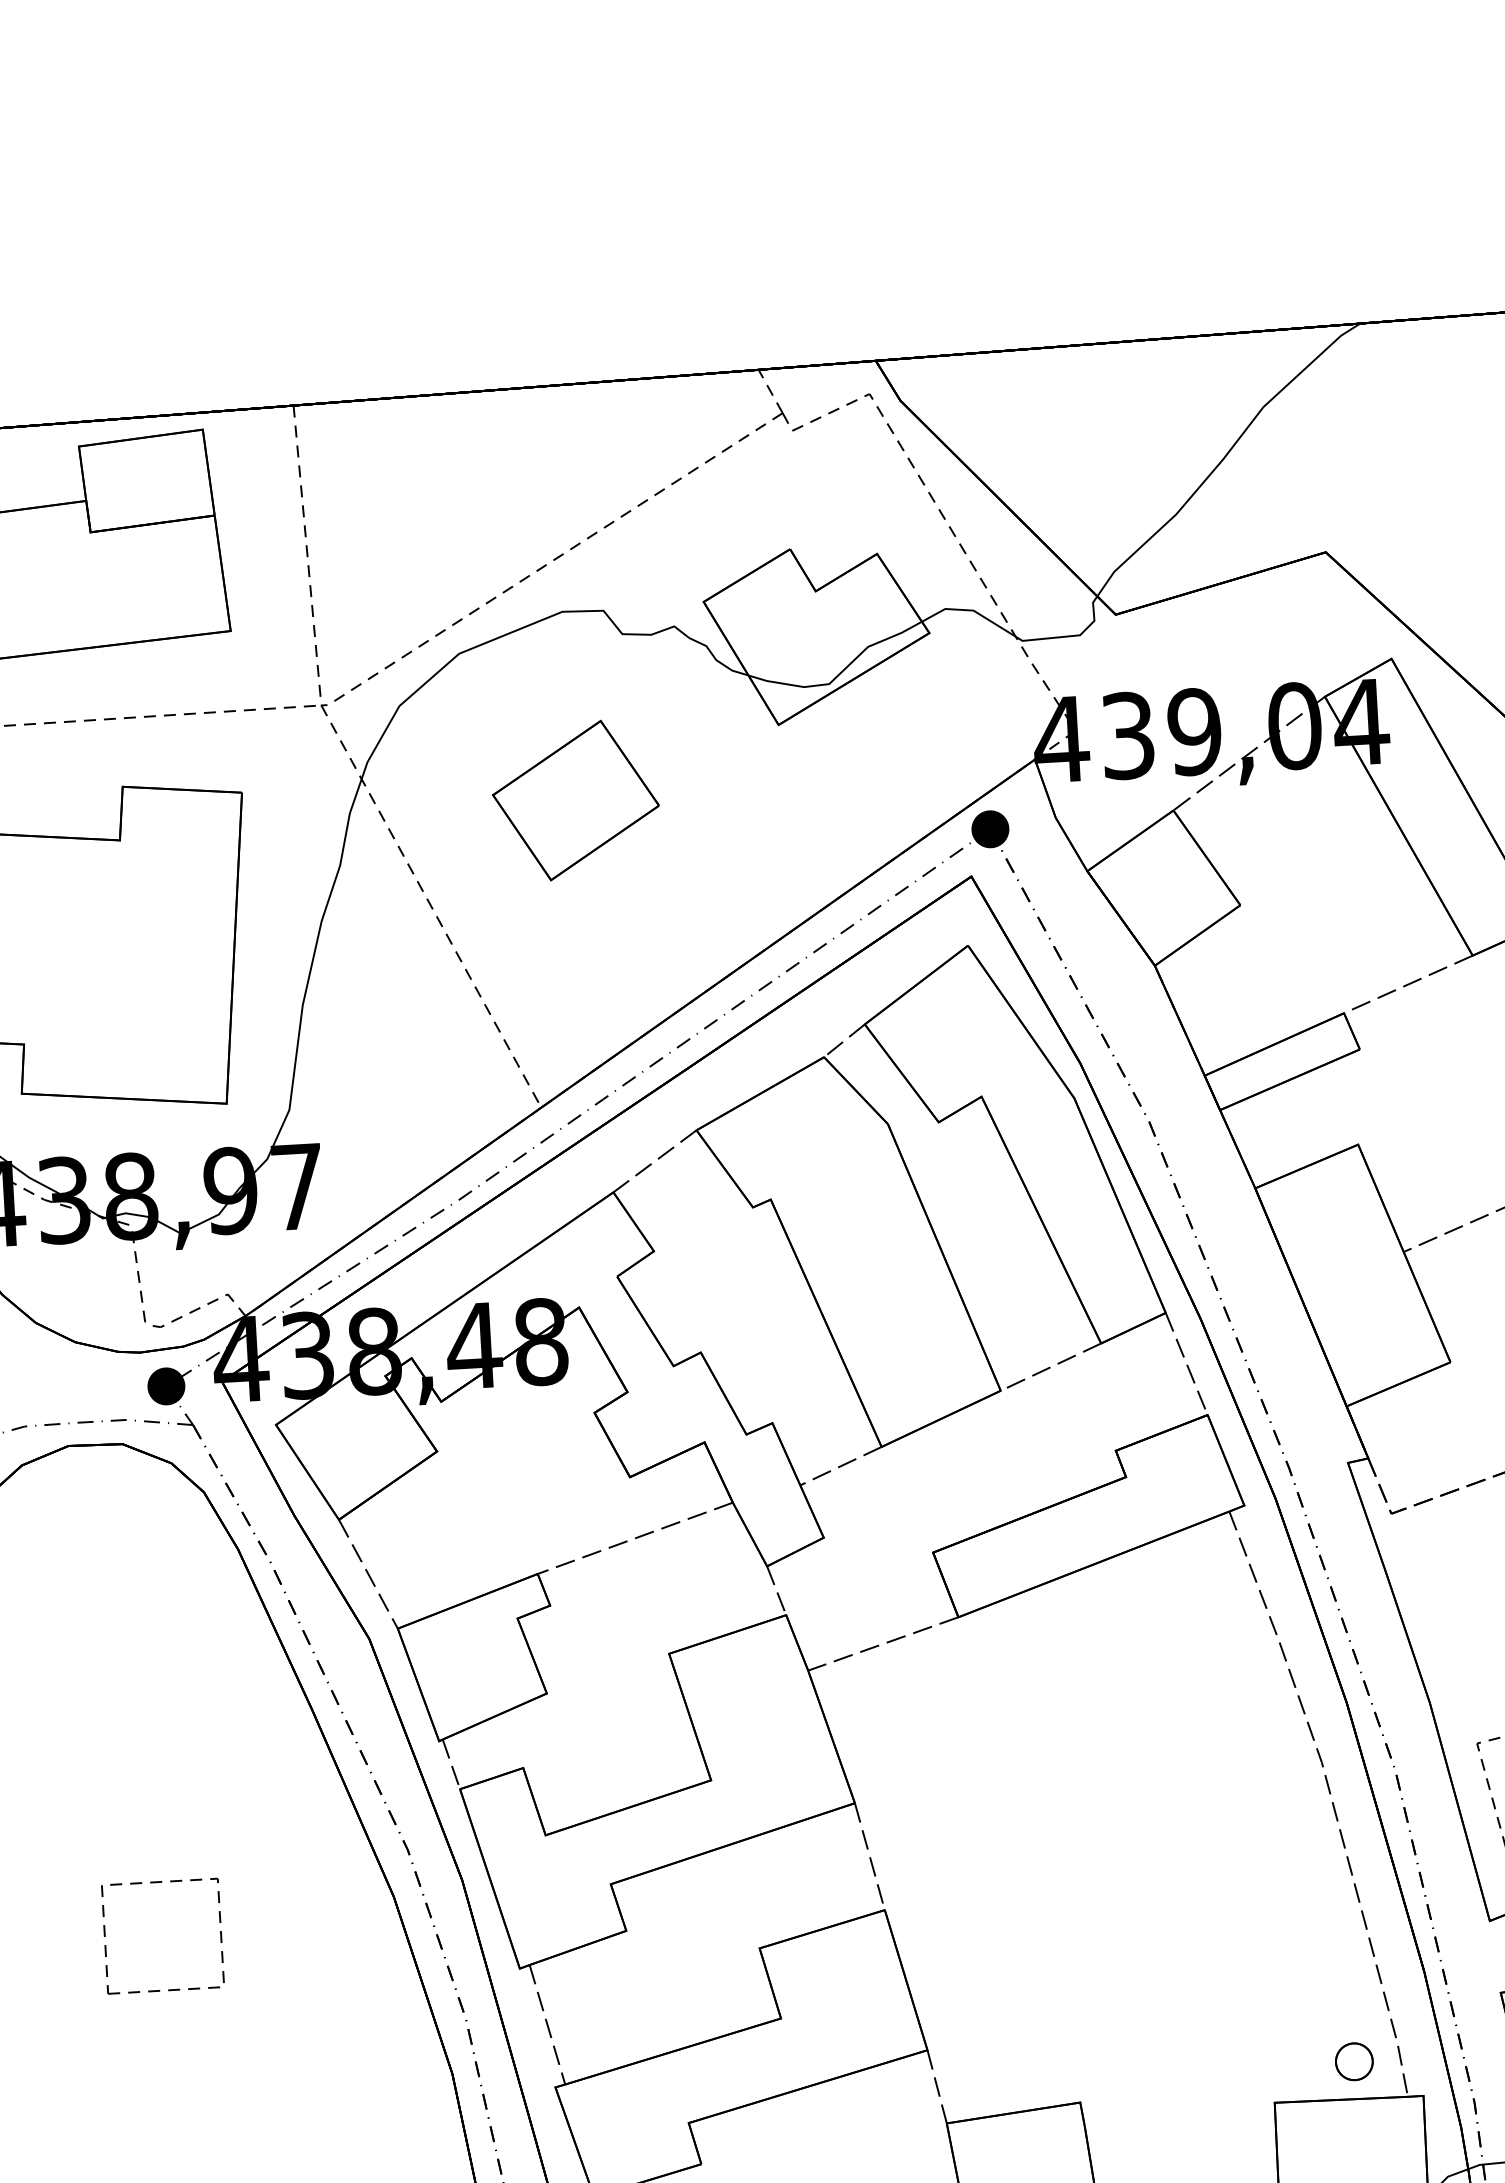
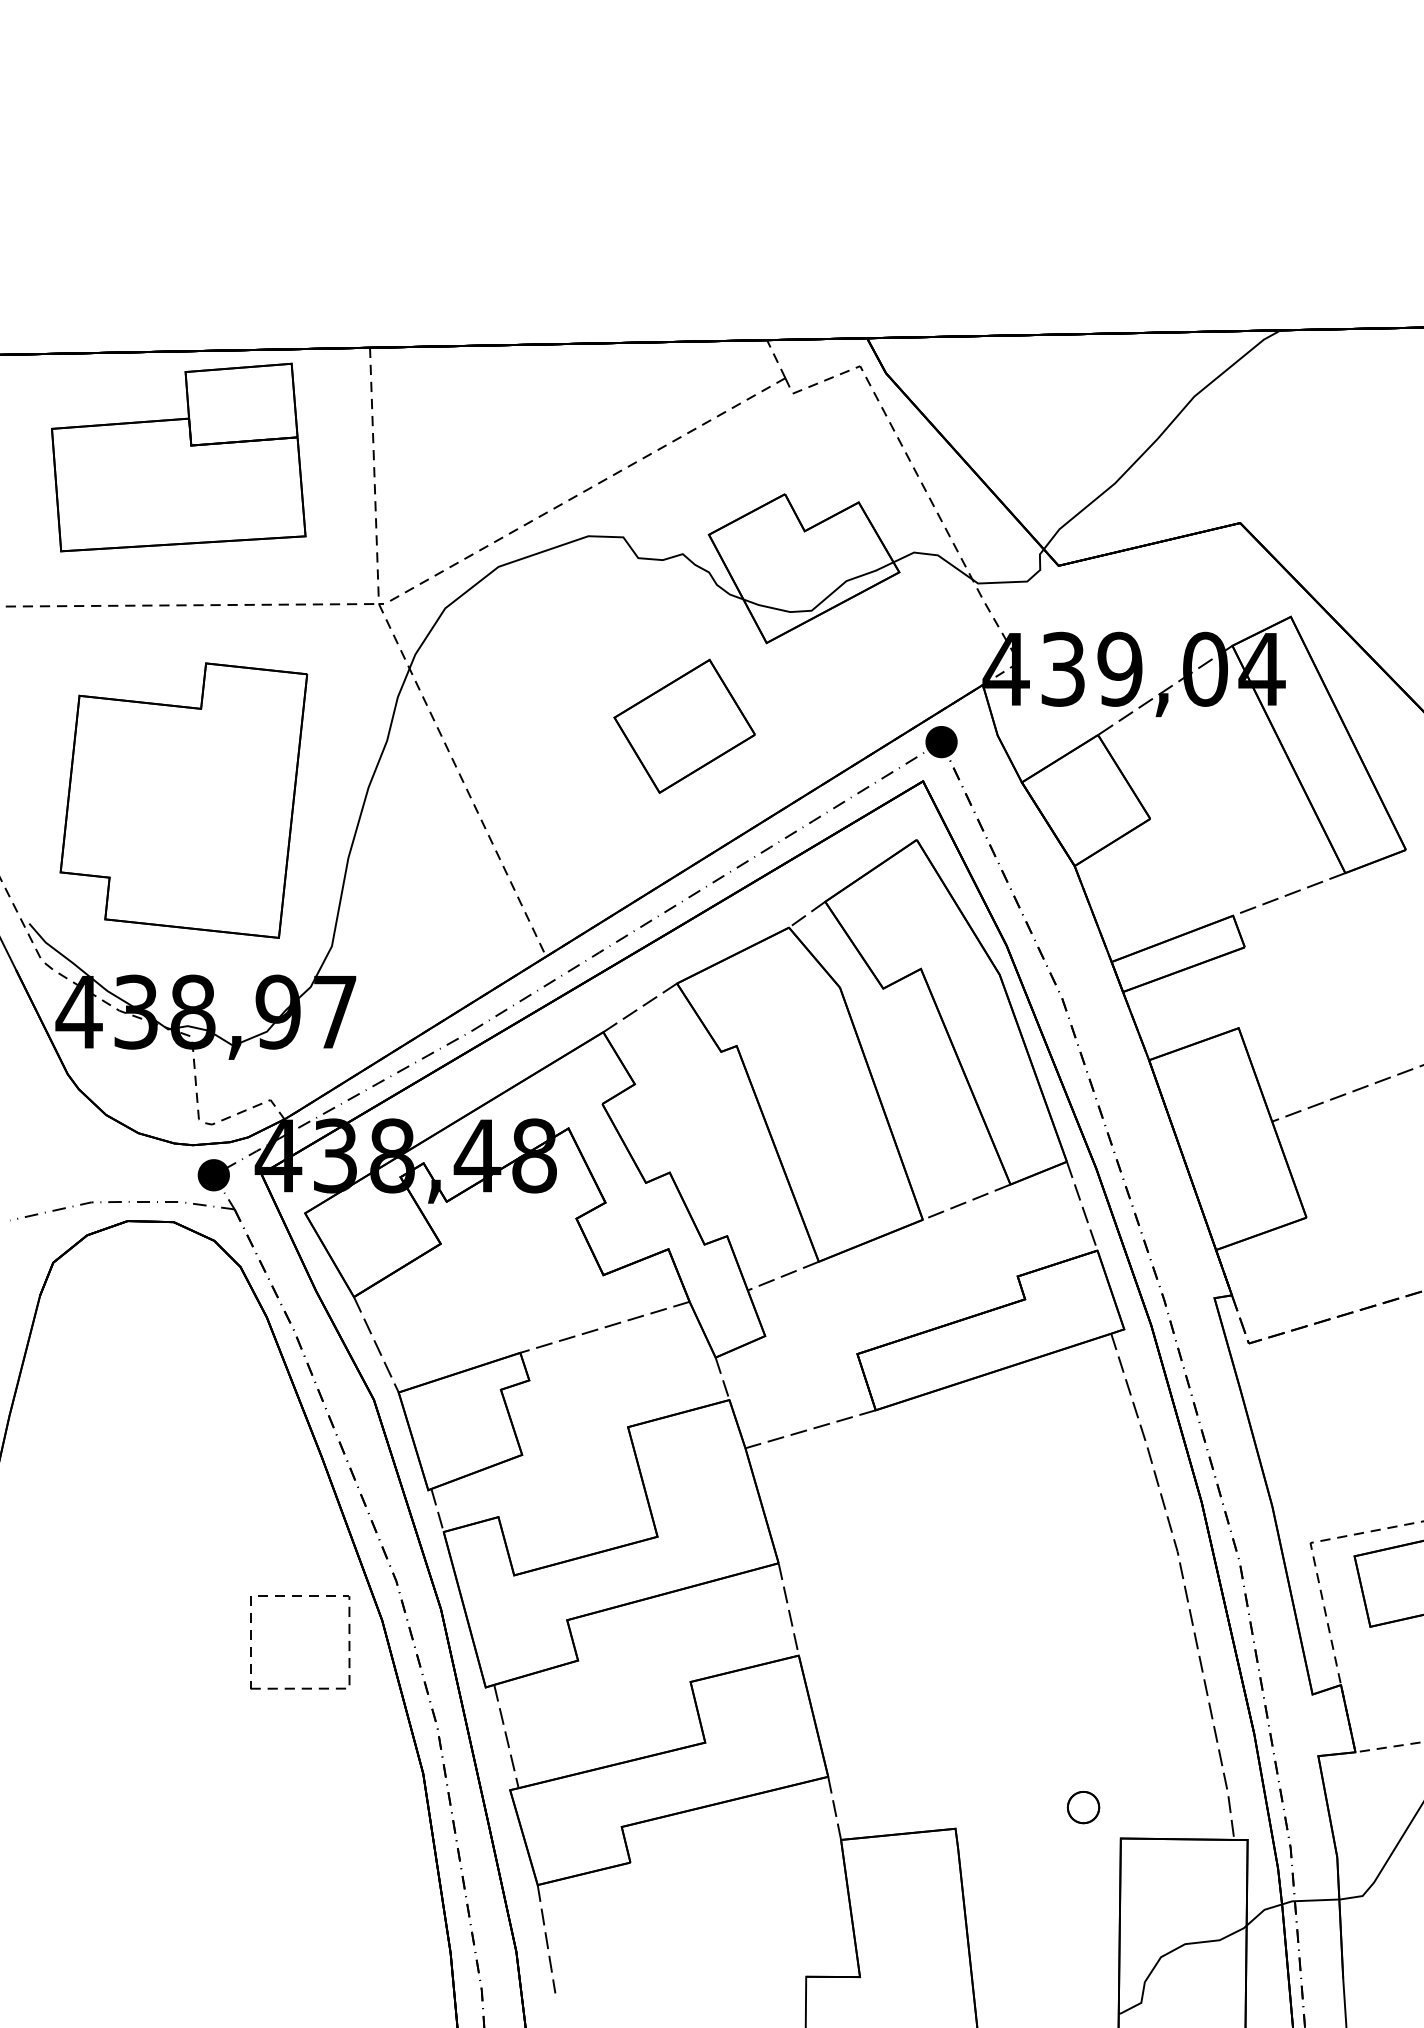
part: (575, 799) -> (684, 725), moved
part: (168, 1988) -> (302, 1687), moved
part: (1354, 2061) -> (1083, 1807), moved

